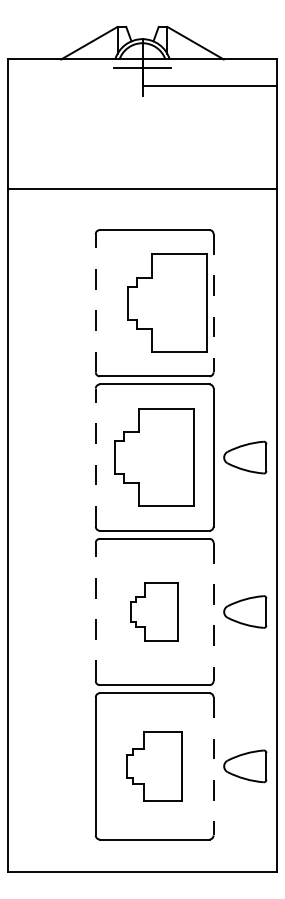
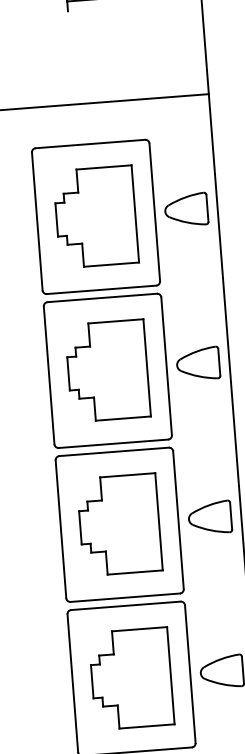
line: (95, 302) -> (36, 220), dashed -> solid
part: (167, 302) -> (95, 216), moved
part: (245, 302) -> (186, 209), added
line: (213, 303) -> (154, 212), dashed -> solid
line: (95, 457) -> (48, 375), dashed -> solid
line: (95, 611) -> (60, 528), dashed -> solid
part: (154, 611) -> (119, 524), size x1.67
line: (213, 612) -> (178, 520), dashed -> solid
part: (154, 766) -> (131, 678), size x1.43
line: (213, 766) -> (190, 674), dashed -> solid

